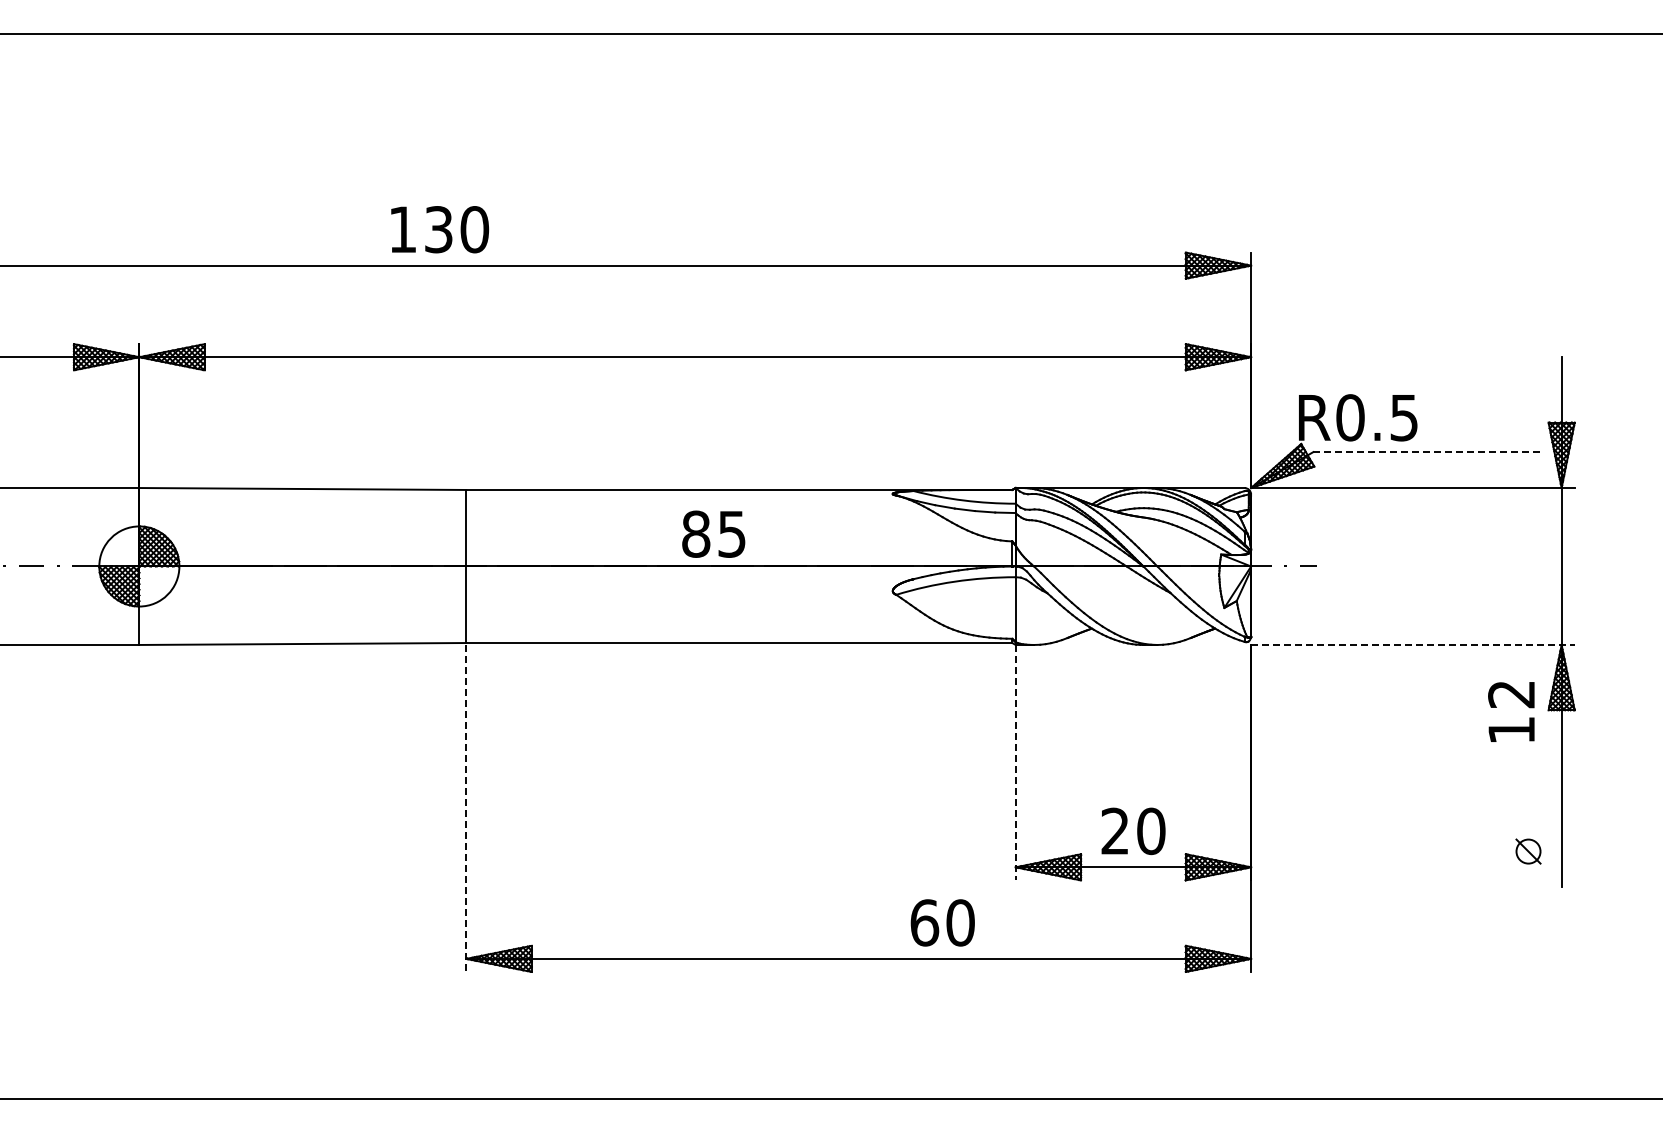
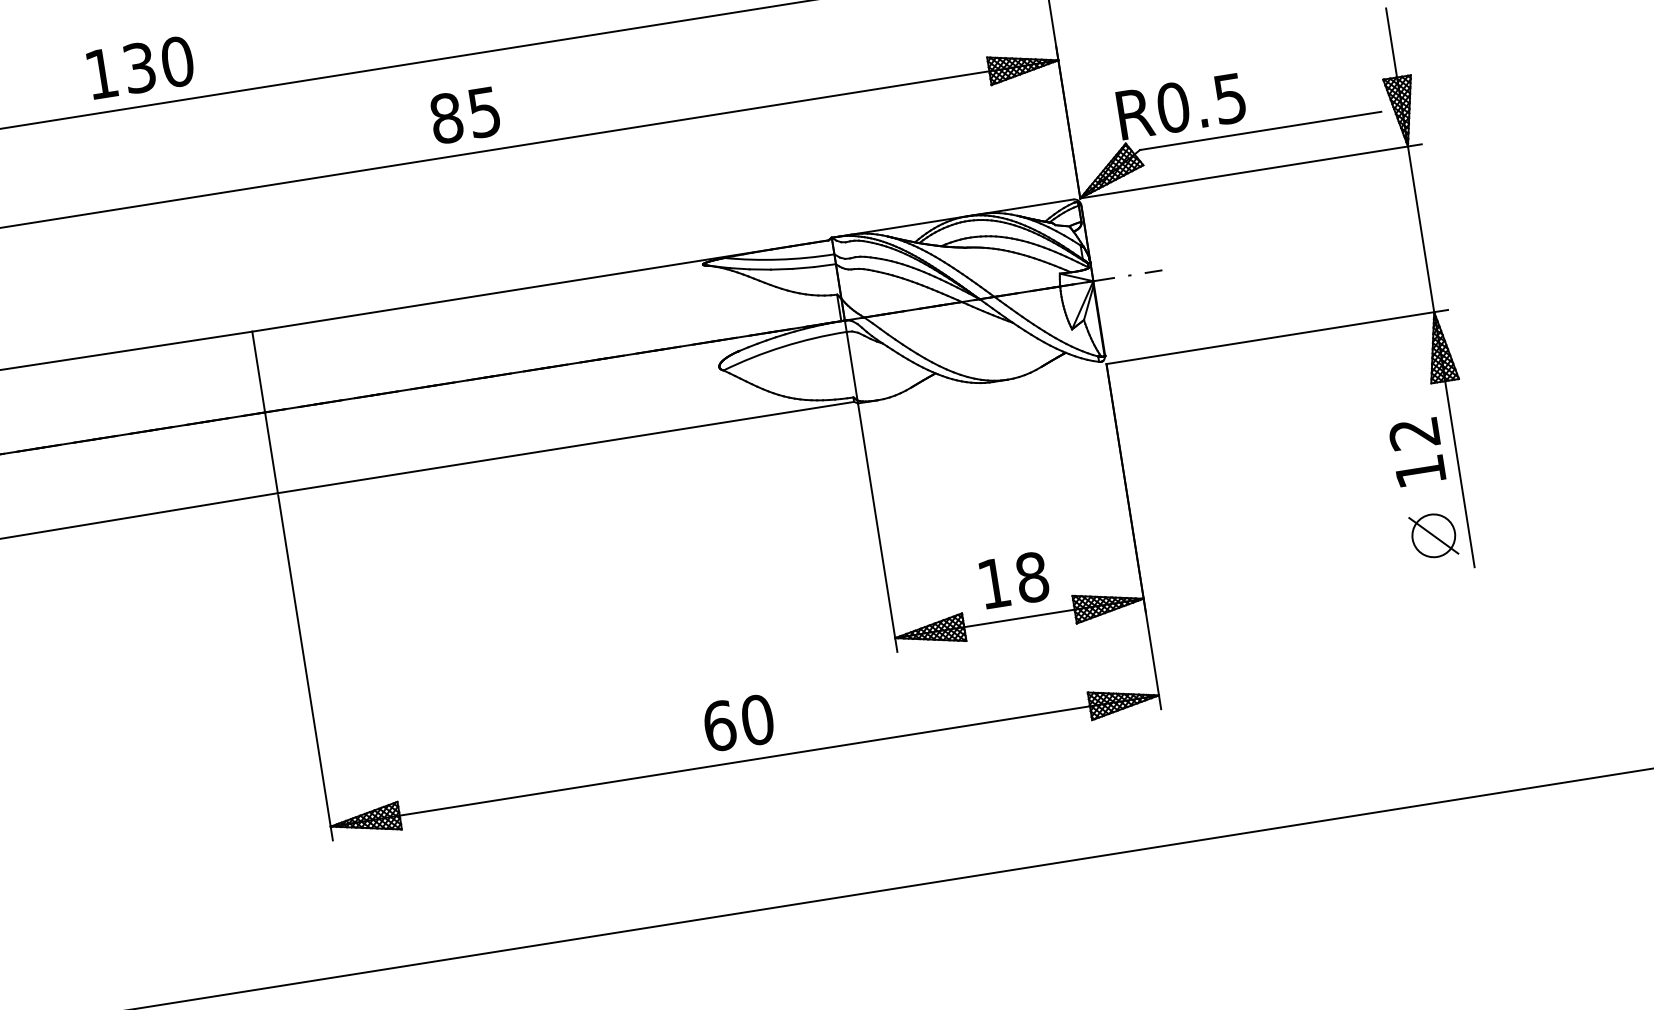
text: (440, 229) -> (141, 67), moved
line: (1428, 452) -> (1261, 131), dashed -> solid
text: (713, 533) -> (464, 114), moved
line: (1412, 644) -> (1276, 336), dashed -> solid
text: (1511, 711) -> (1417, 451), moved
line: (1015, 762) -> (877, 527), dashed -> solid
line: (466, 808) -> (305, 667), dashed -> solid
text: (1133, 830) -> (1013, 579), 20 -> 18
part: (1528, 851) -> (1433, 535), size x1.67
text: (942, 922) -> (738, 722), moved

